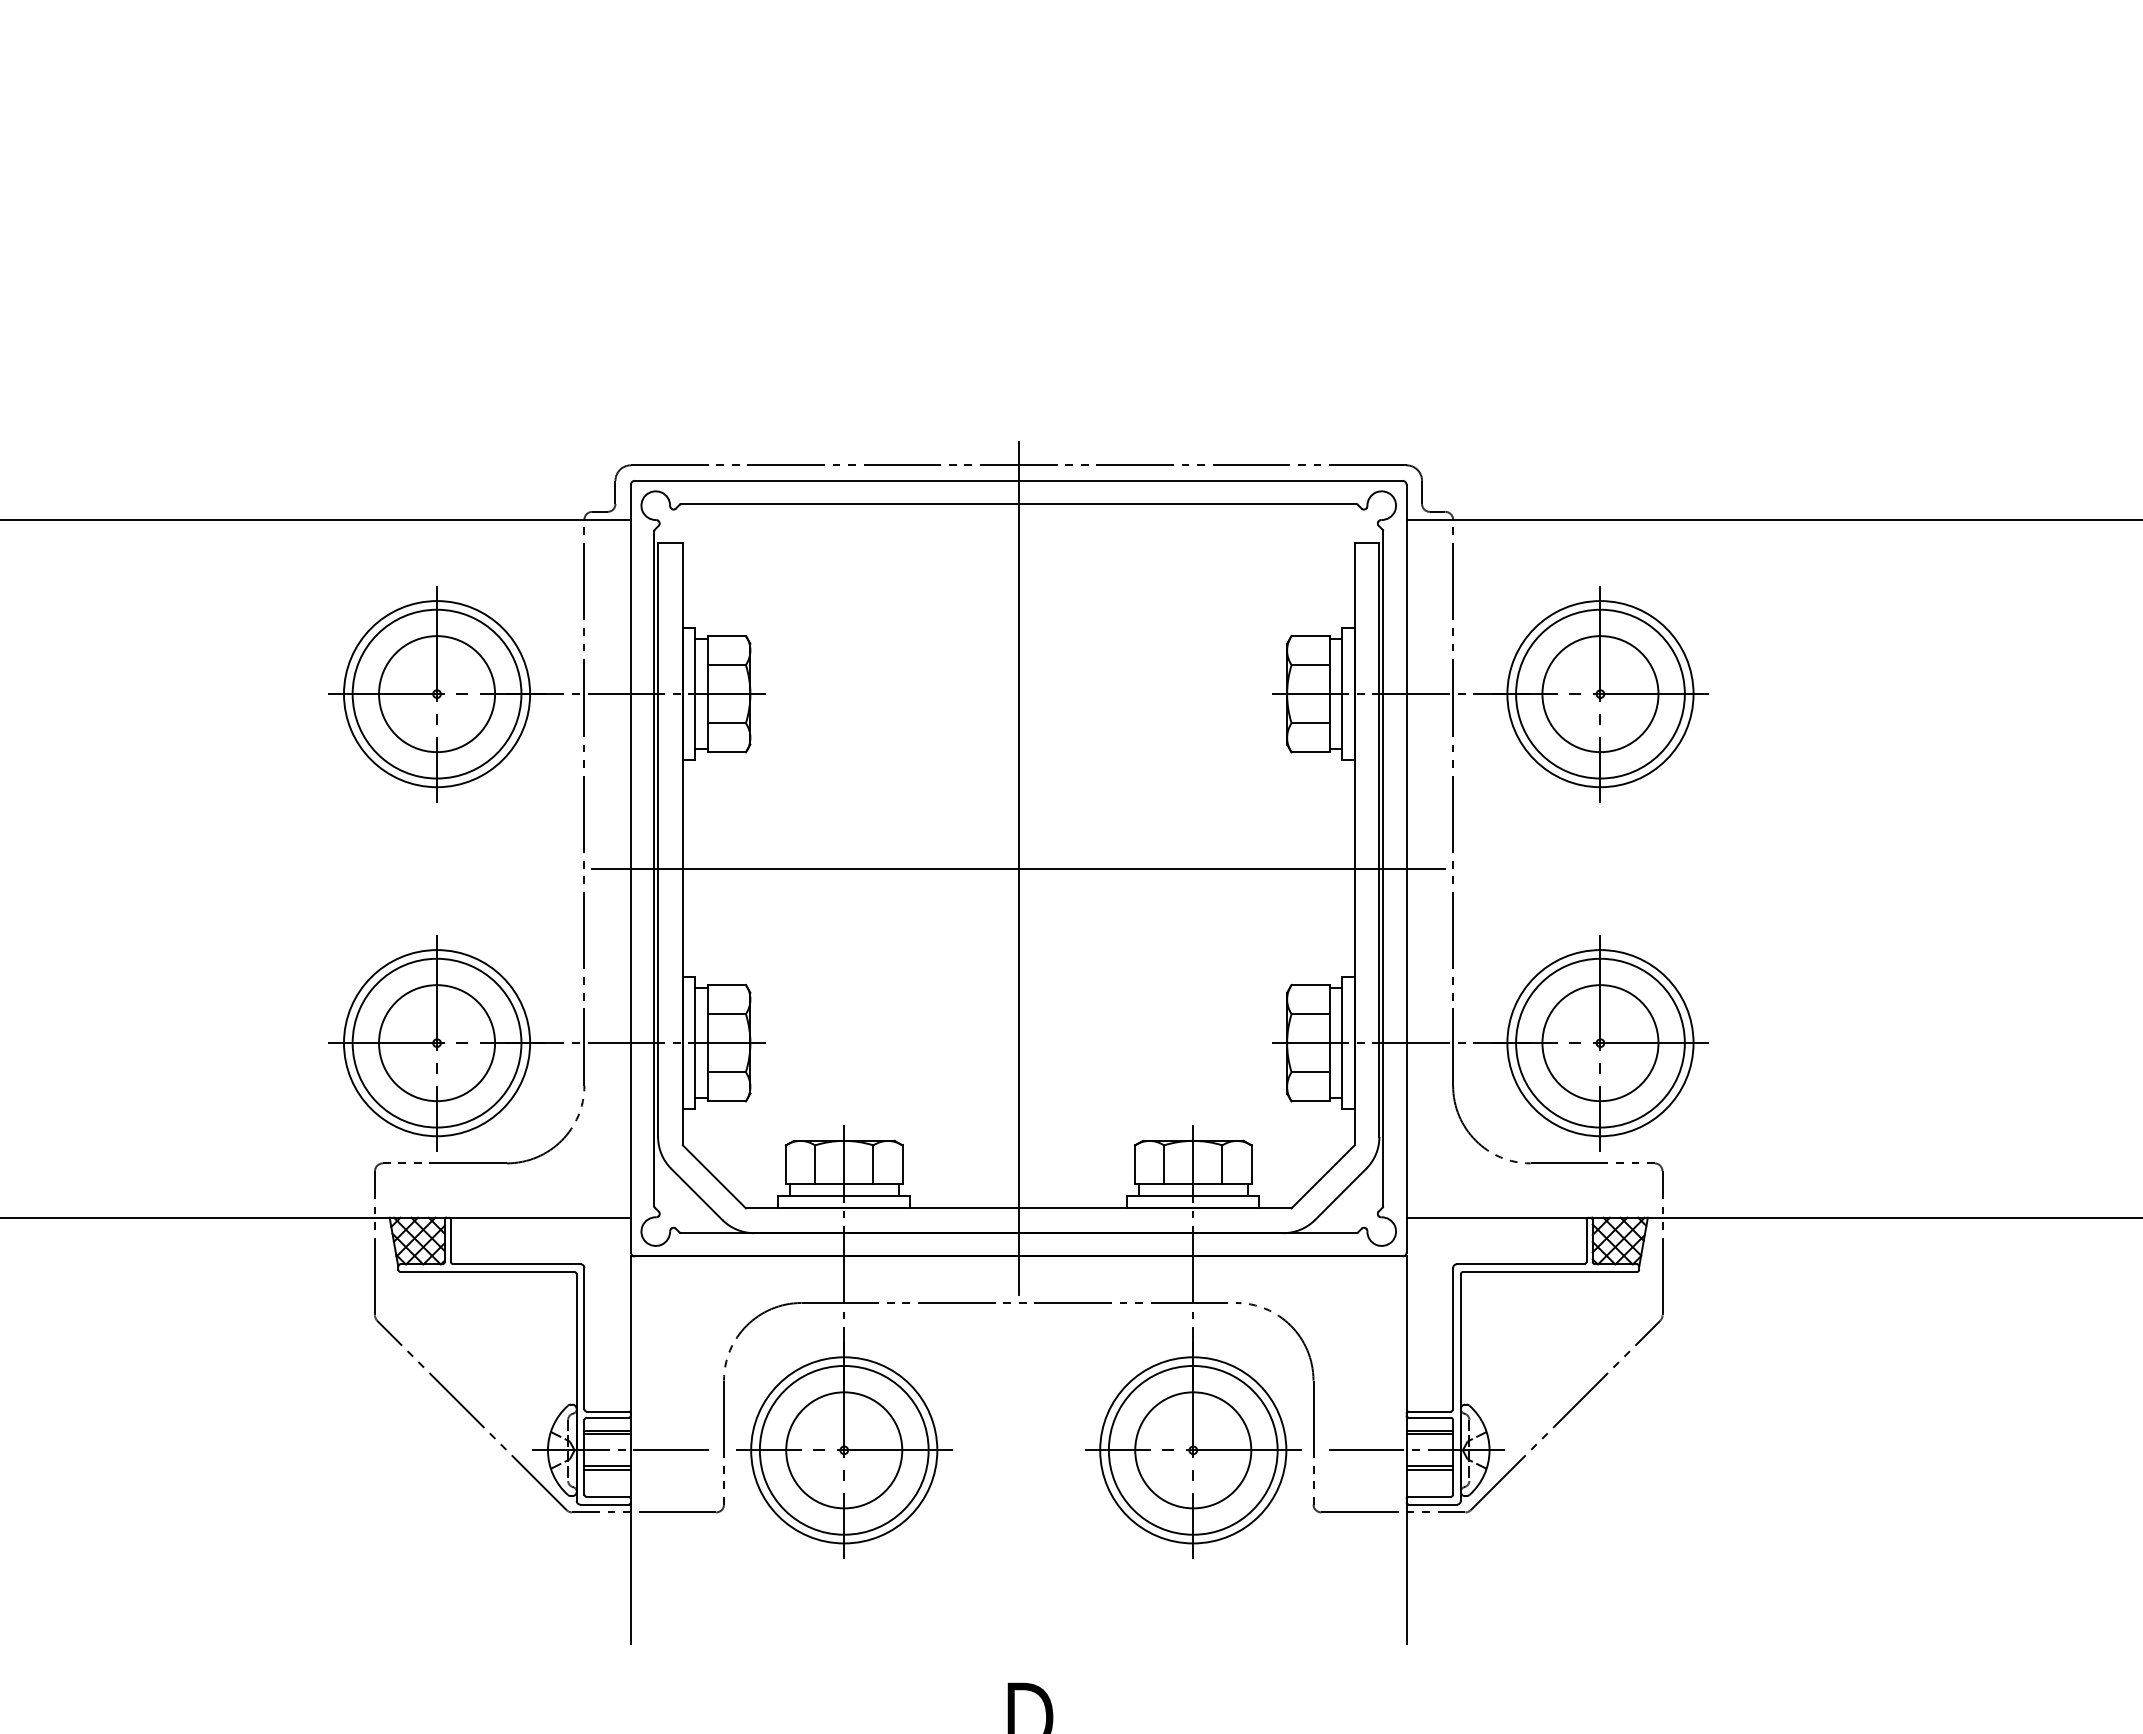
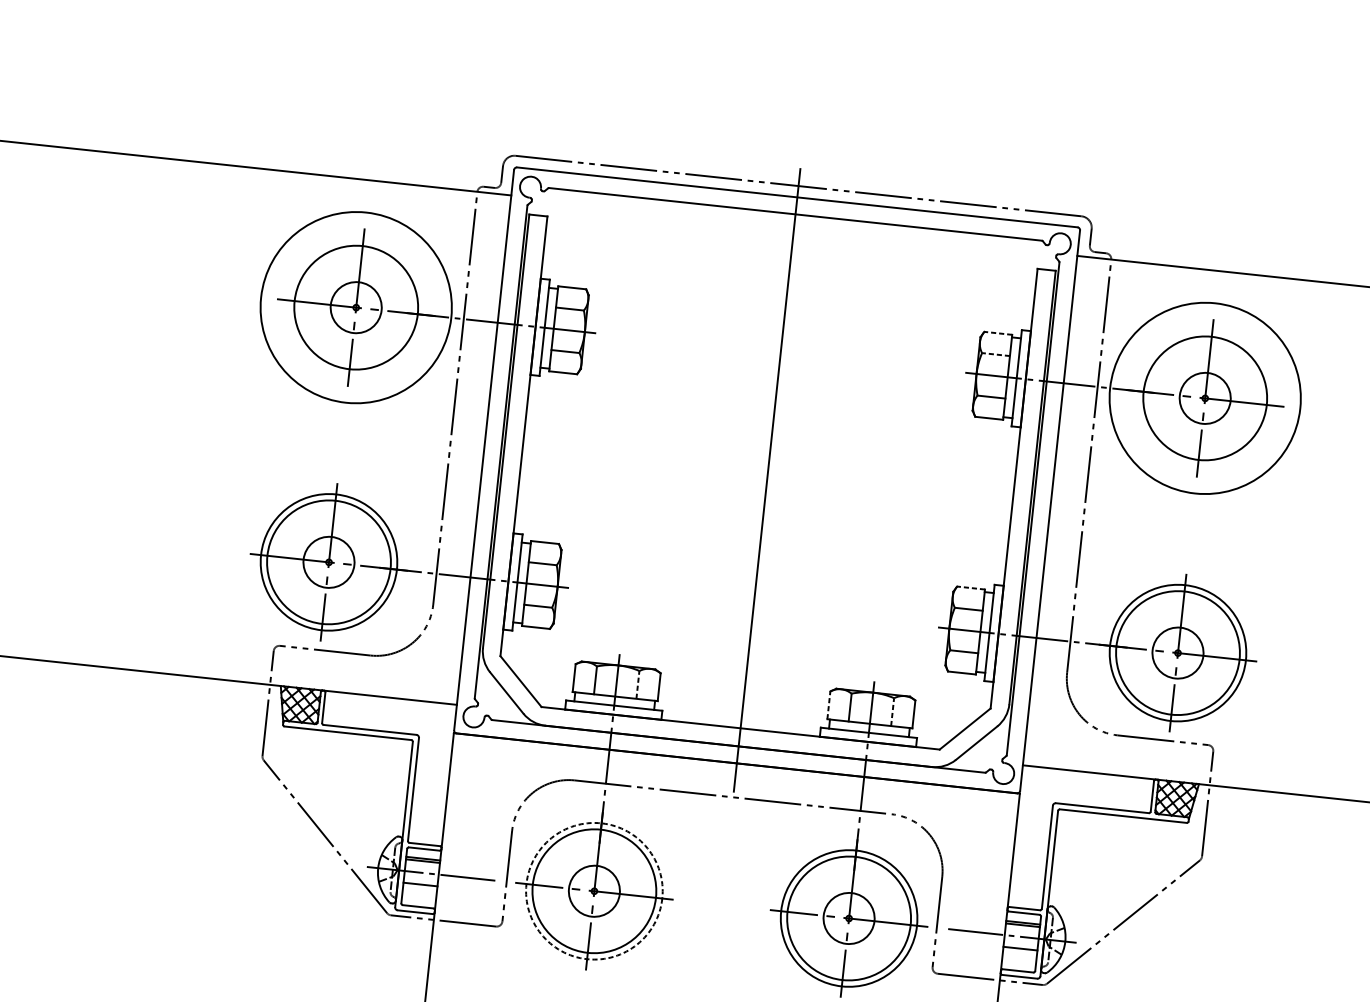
line: (1310, 635) -> (998, 332), solid -> dashed
line: (1310, 665) -> (995, 354), solid -> dashed
circle: (436, 694) -> (355, 307), size x1.4
circle: (437, 694) -> (356, 307), size x0.6
circle: (1600, 694) -> (1205, 398), size x0.6
circle: (1600, 694) -> (1205, 398), size x1.4
line: (1018, 868) -> (766, 480), removed
line: (1310, 985) -> (970, 588), solid -> dashed
circle: (437, 1043) -> (329, 562), size x0.6
circle: (1600, 1043) -> (1178, 653), size x0.6
line: (873, 1164) -> (638, 684), solid -> dashed
line: (1135, 1164) -> (829, 705), solid -> dashed
line: (1222, 1164) -> (892, 712), solid -> dashed
circle: (844, 1450) -> (594, 891), size x0.6
circle: (844, 1450) -> (594, 891), solid -> dashed
circle: (1193, 1450) -> (849, 918), size x0.6
line: (607, 1469) -> (420, 886), removed
line: (1429, 1469) -> (1019, 950), removed

